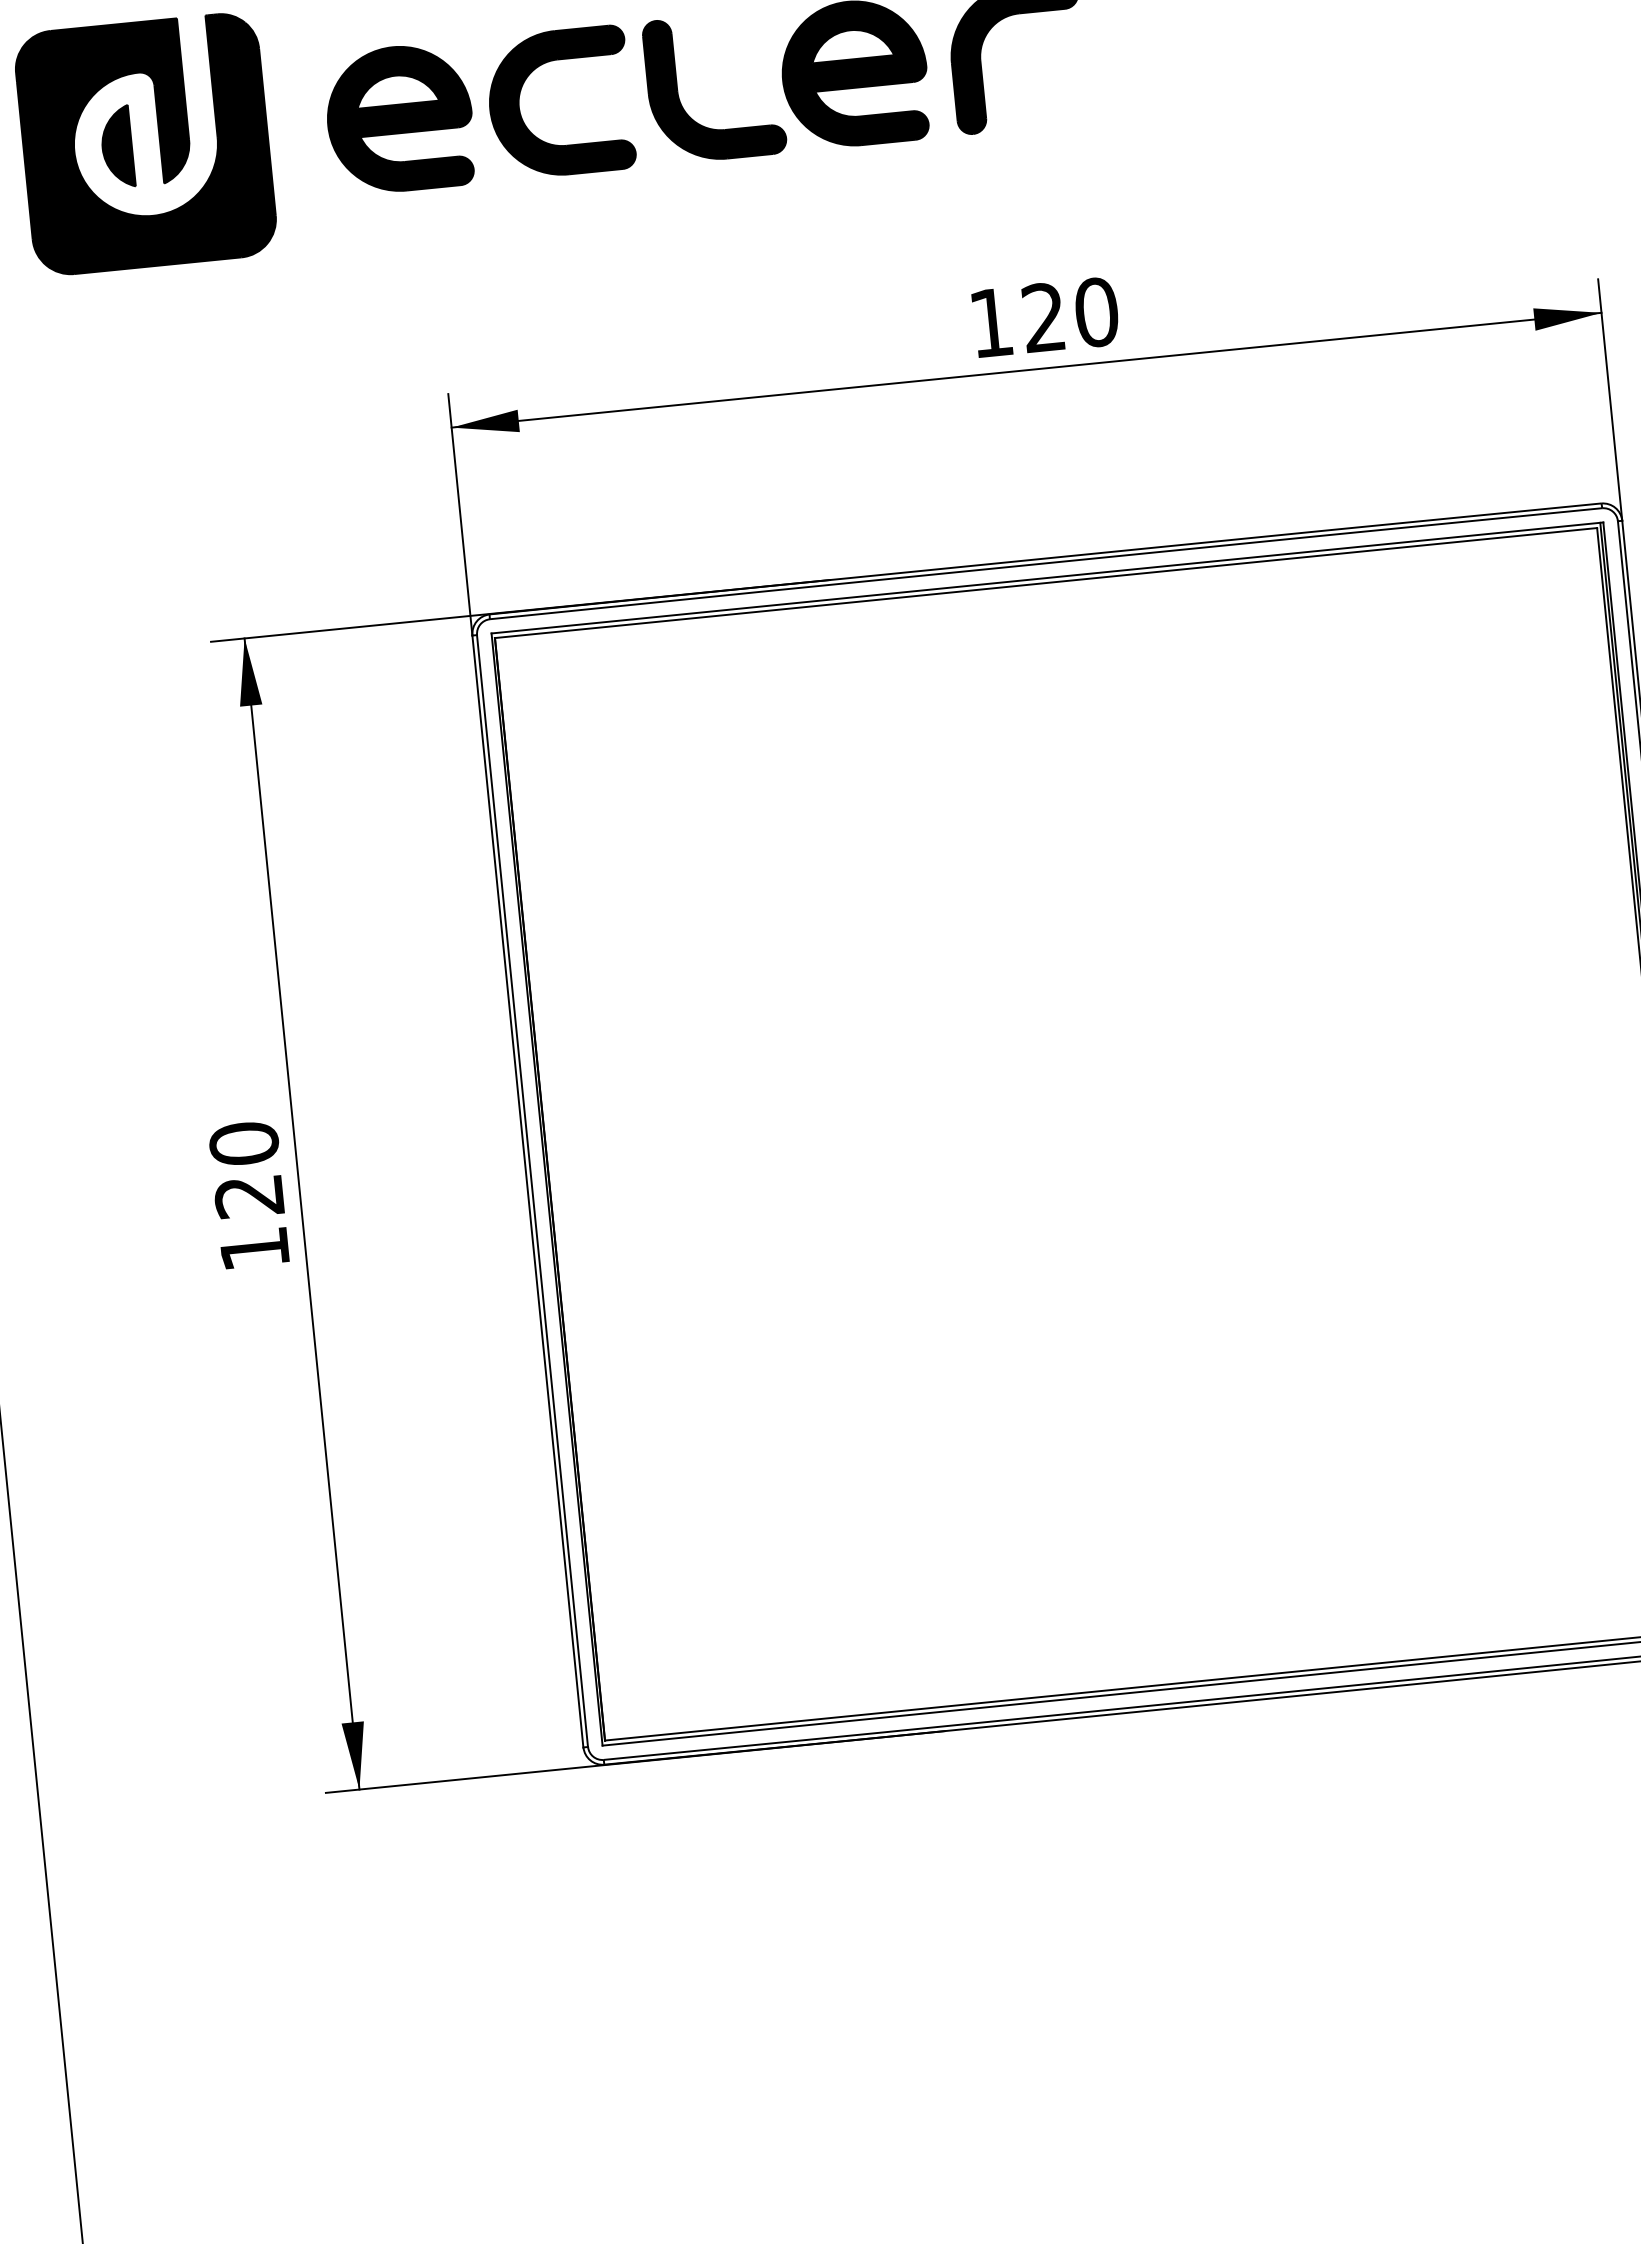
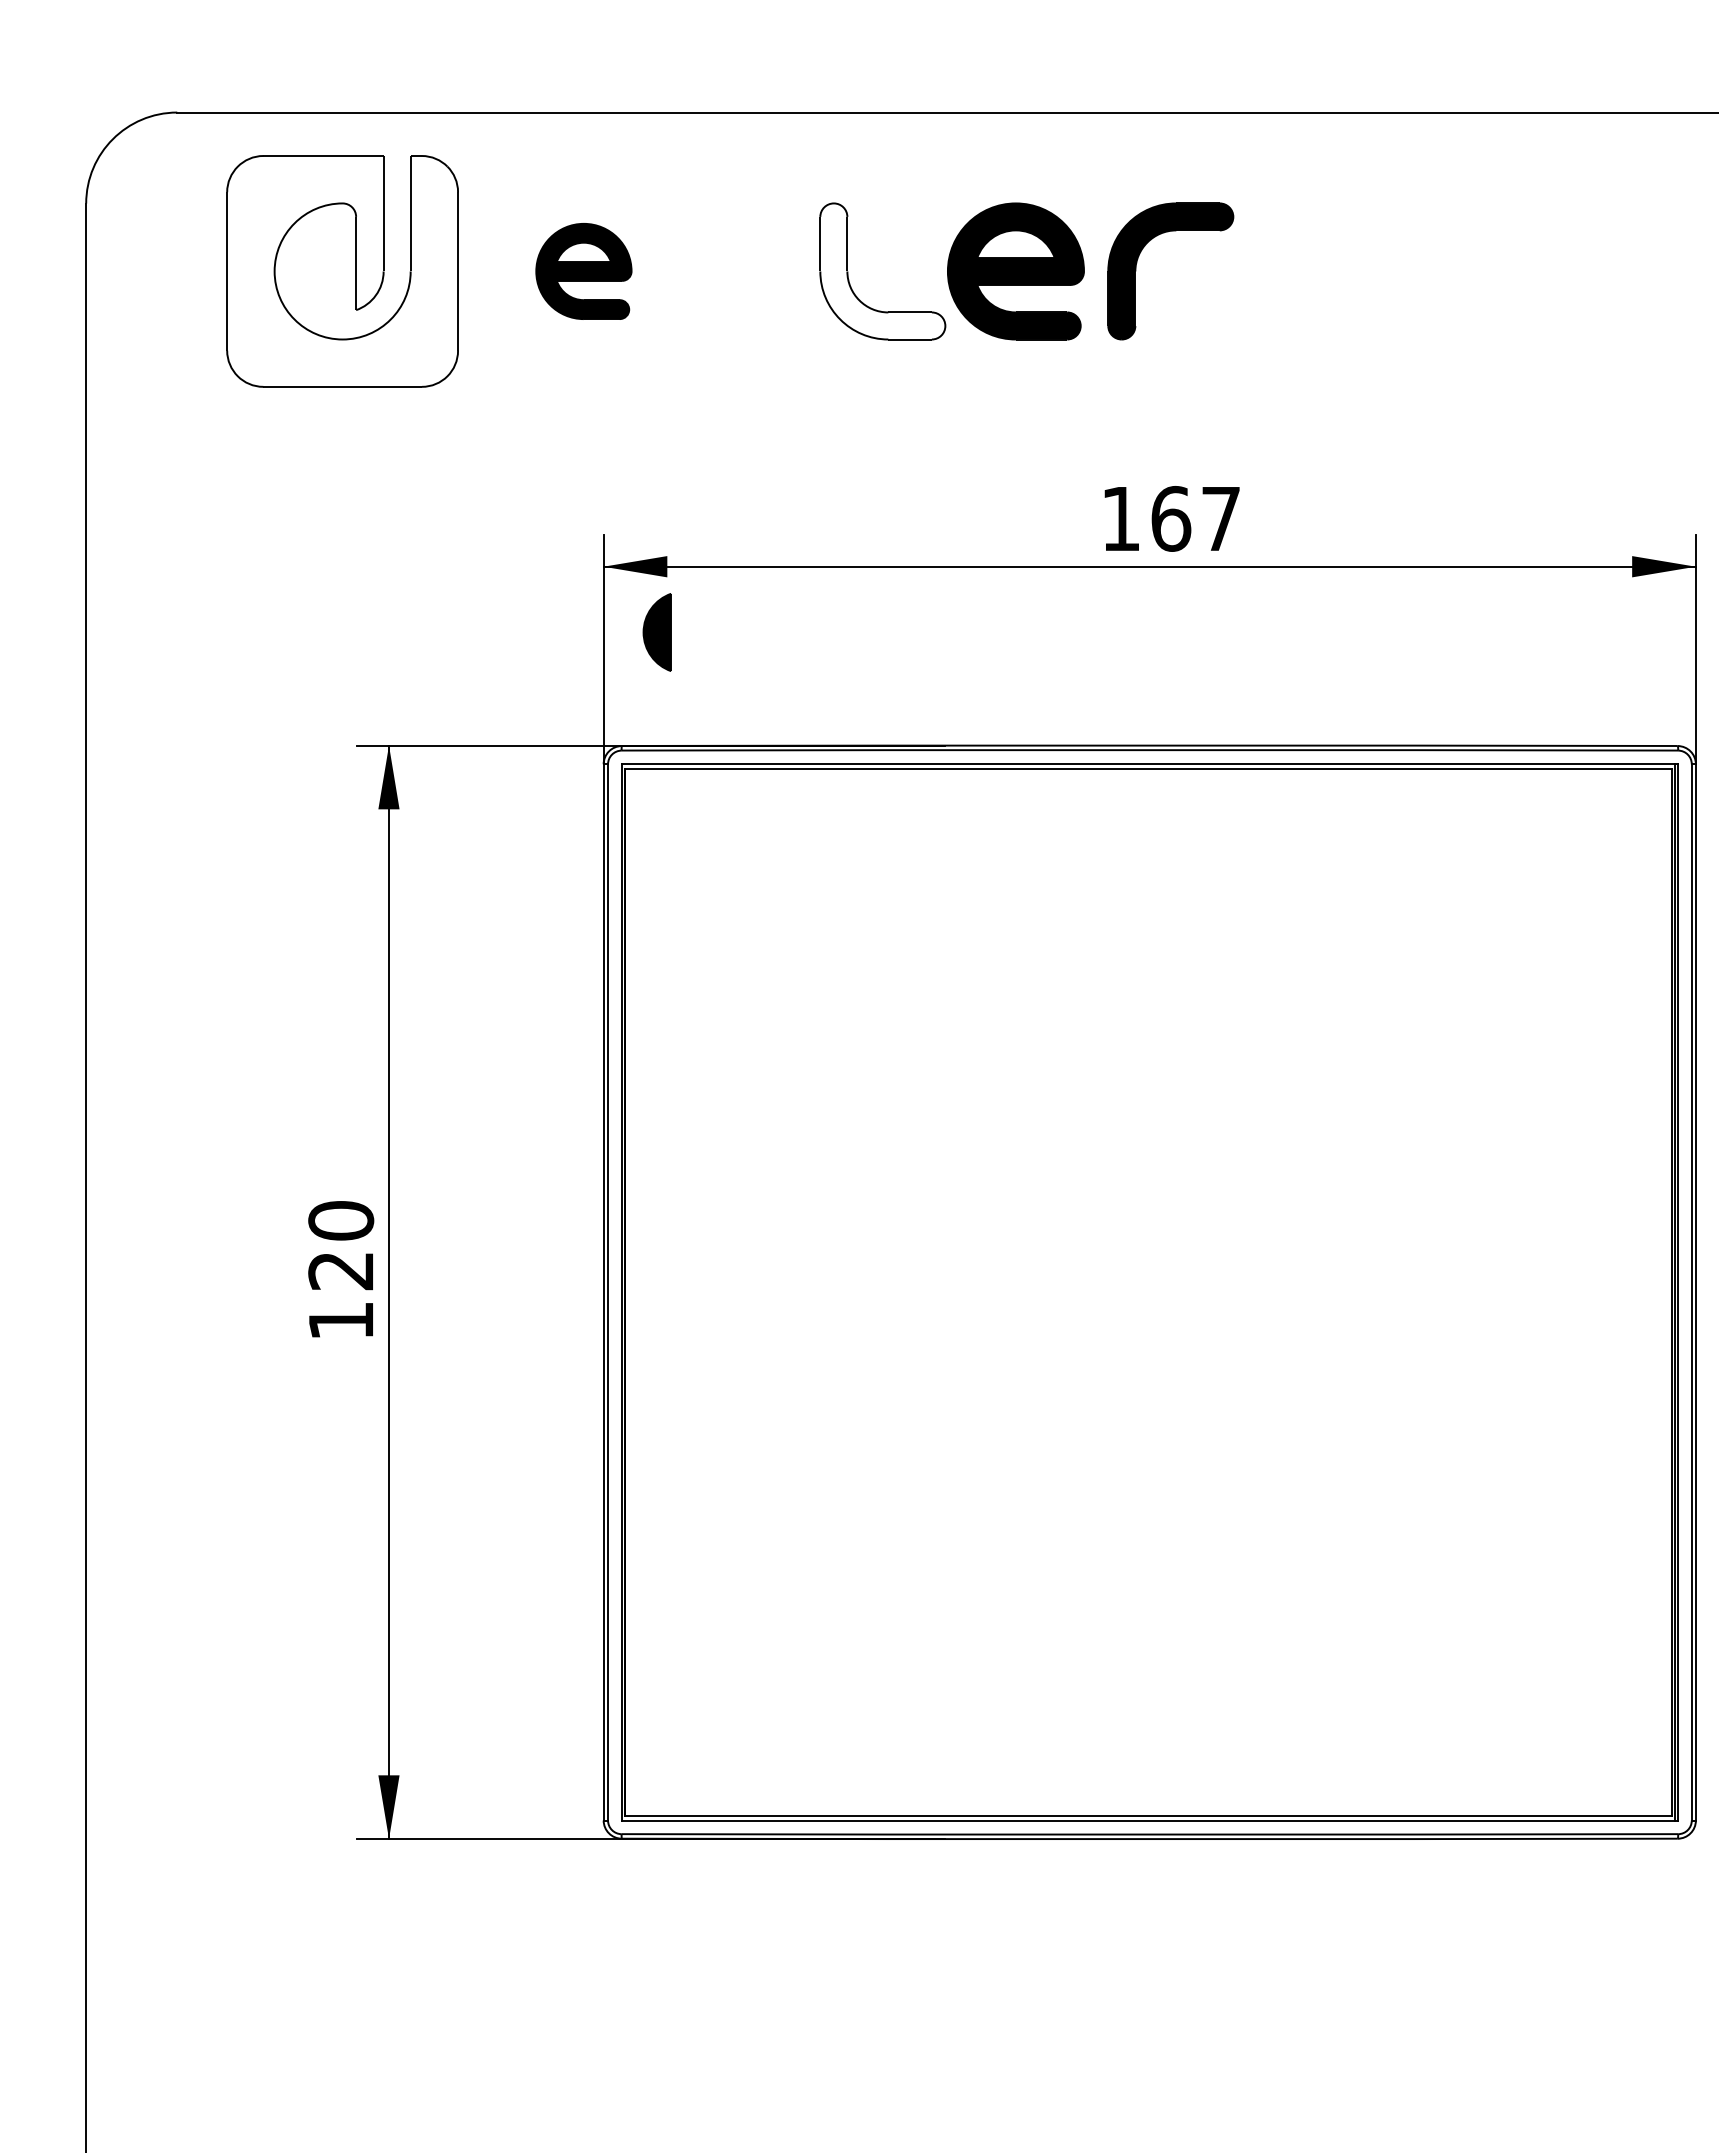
fill: (714, 87) -> (882, 271), removed
part: (520, 101) -> (698, 266), removed
part: (399, 118) -> (583, 271), size x0.7
fill: (145, 144) -> (342, 271), removed
part: (116, 147) -> (656, 632), moved
text: (1070, 314) -> (1196, 518), 120 -> 167

